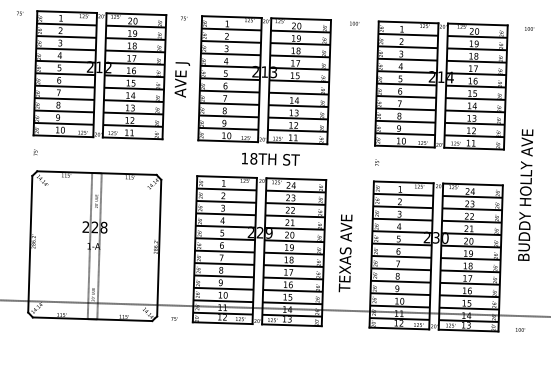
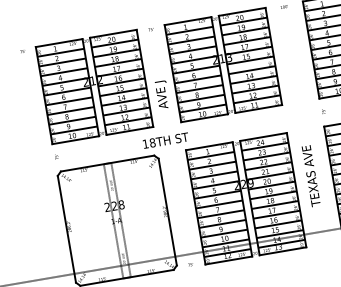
text: (182, 79) -> (162, 94), moved
text: (270, 158) -> (165, 140), moved
text: (345, 253) -> (311, 176), moved

